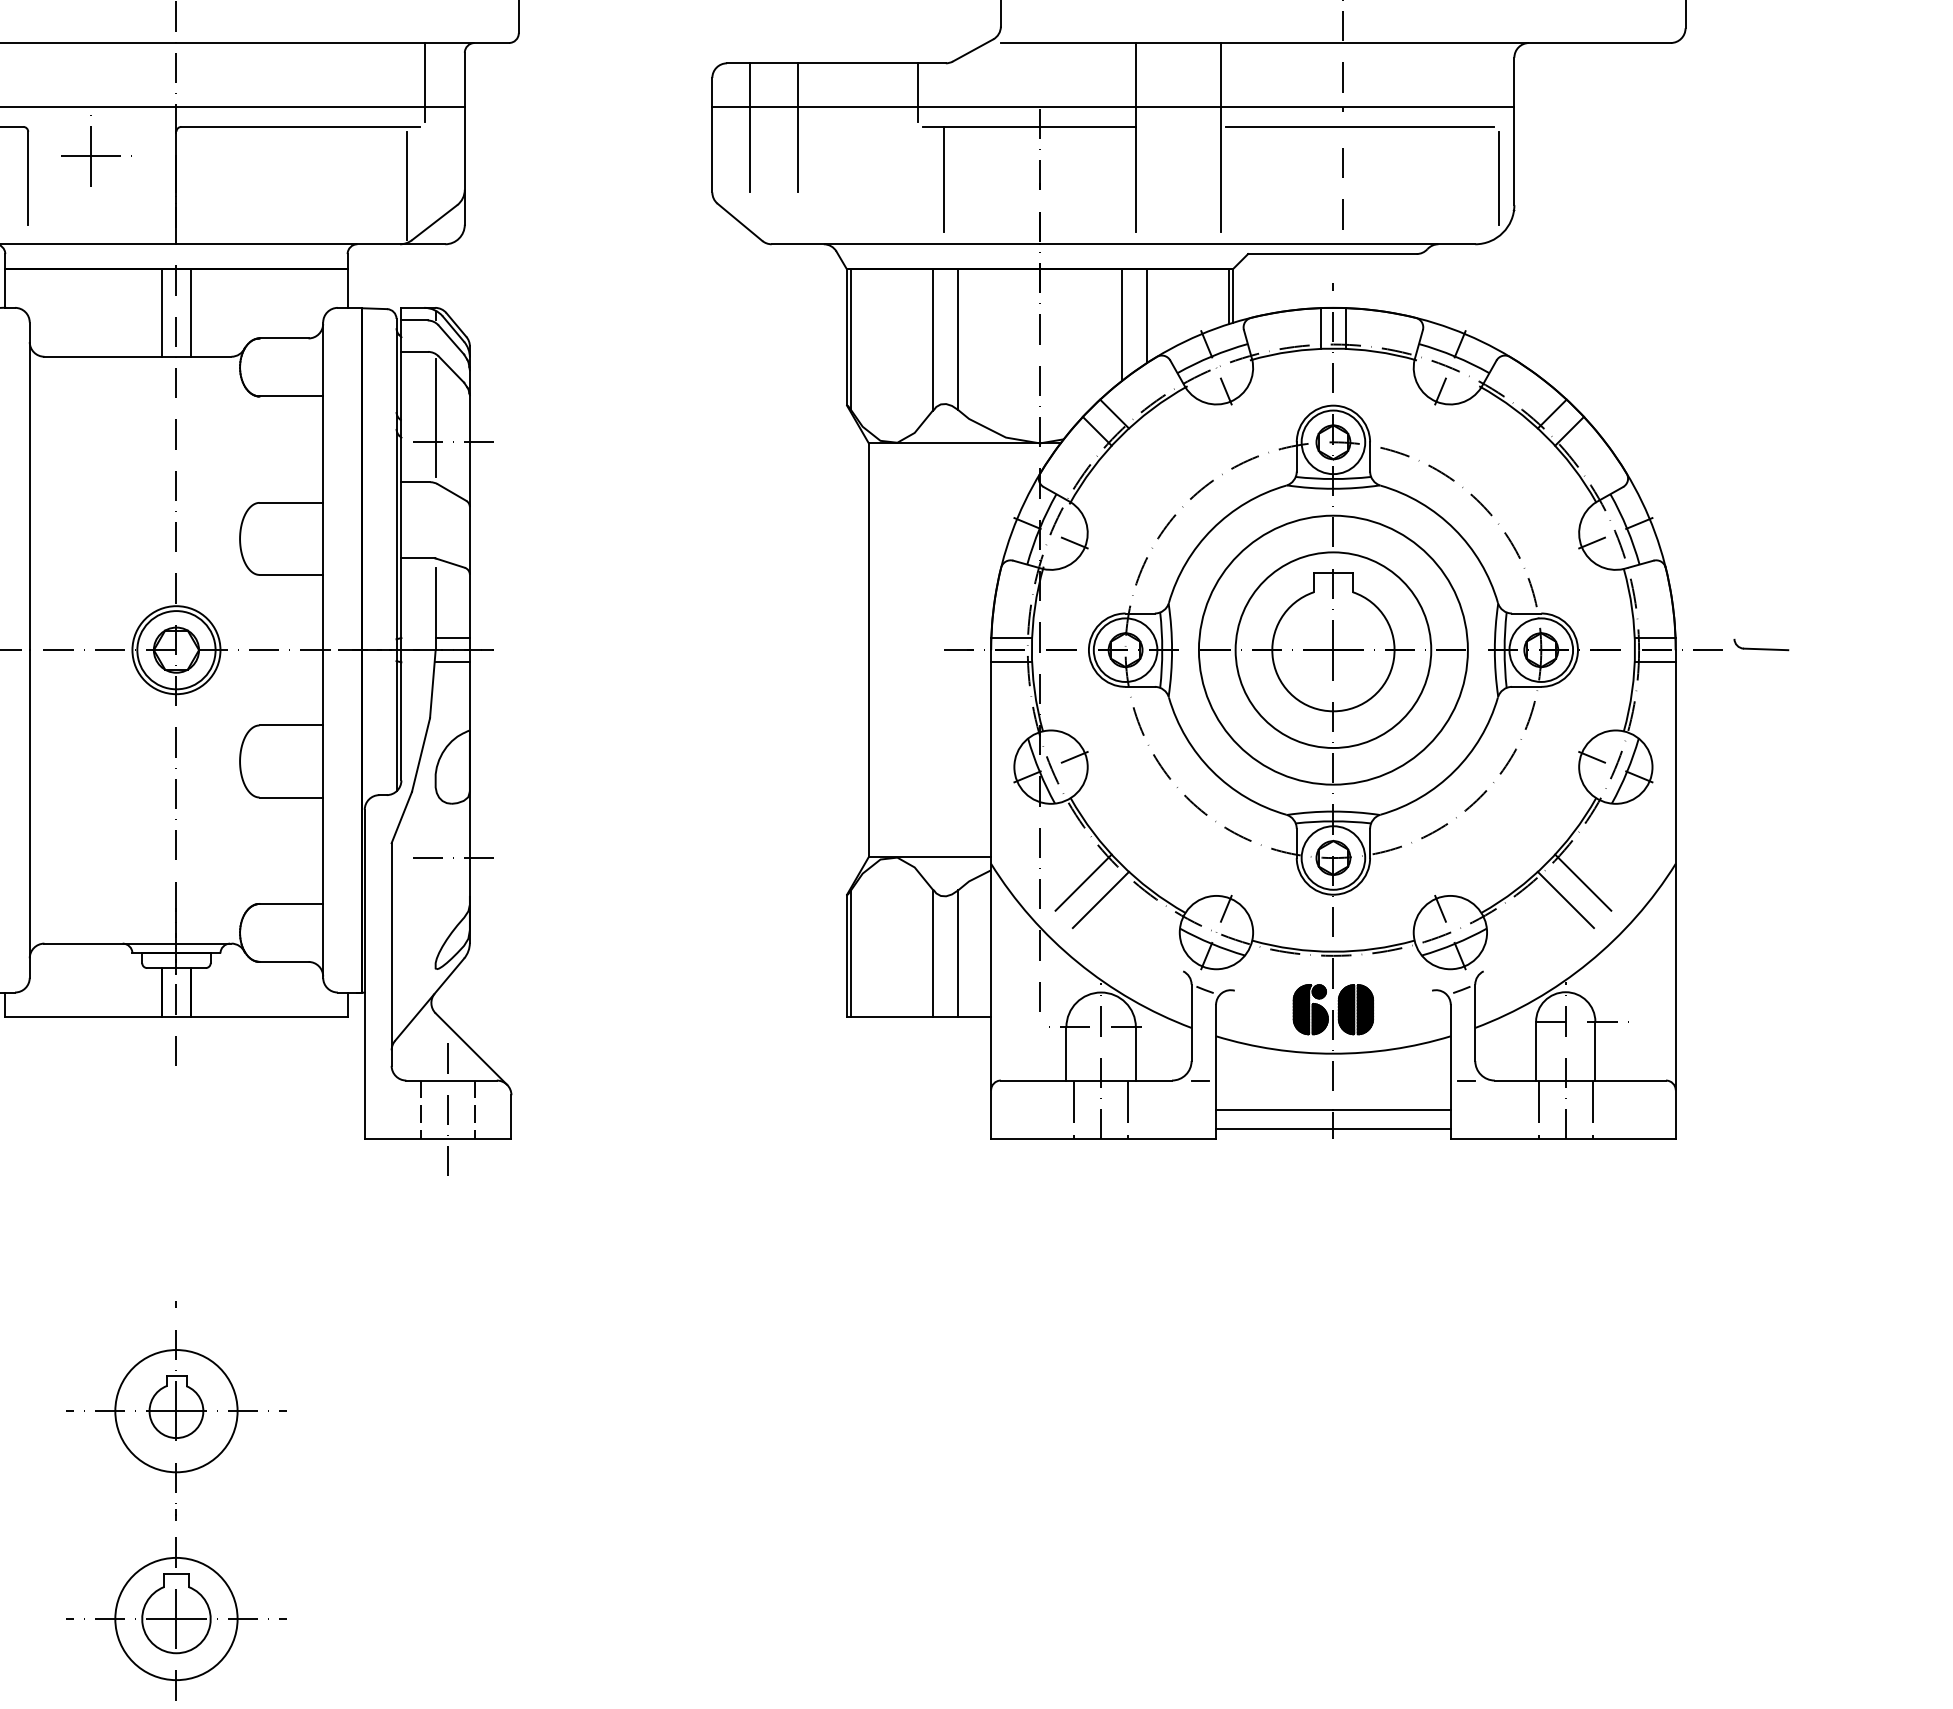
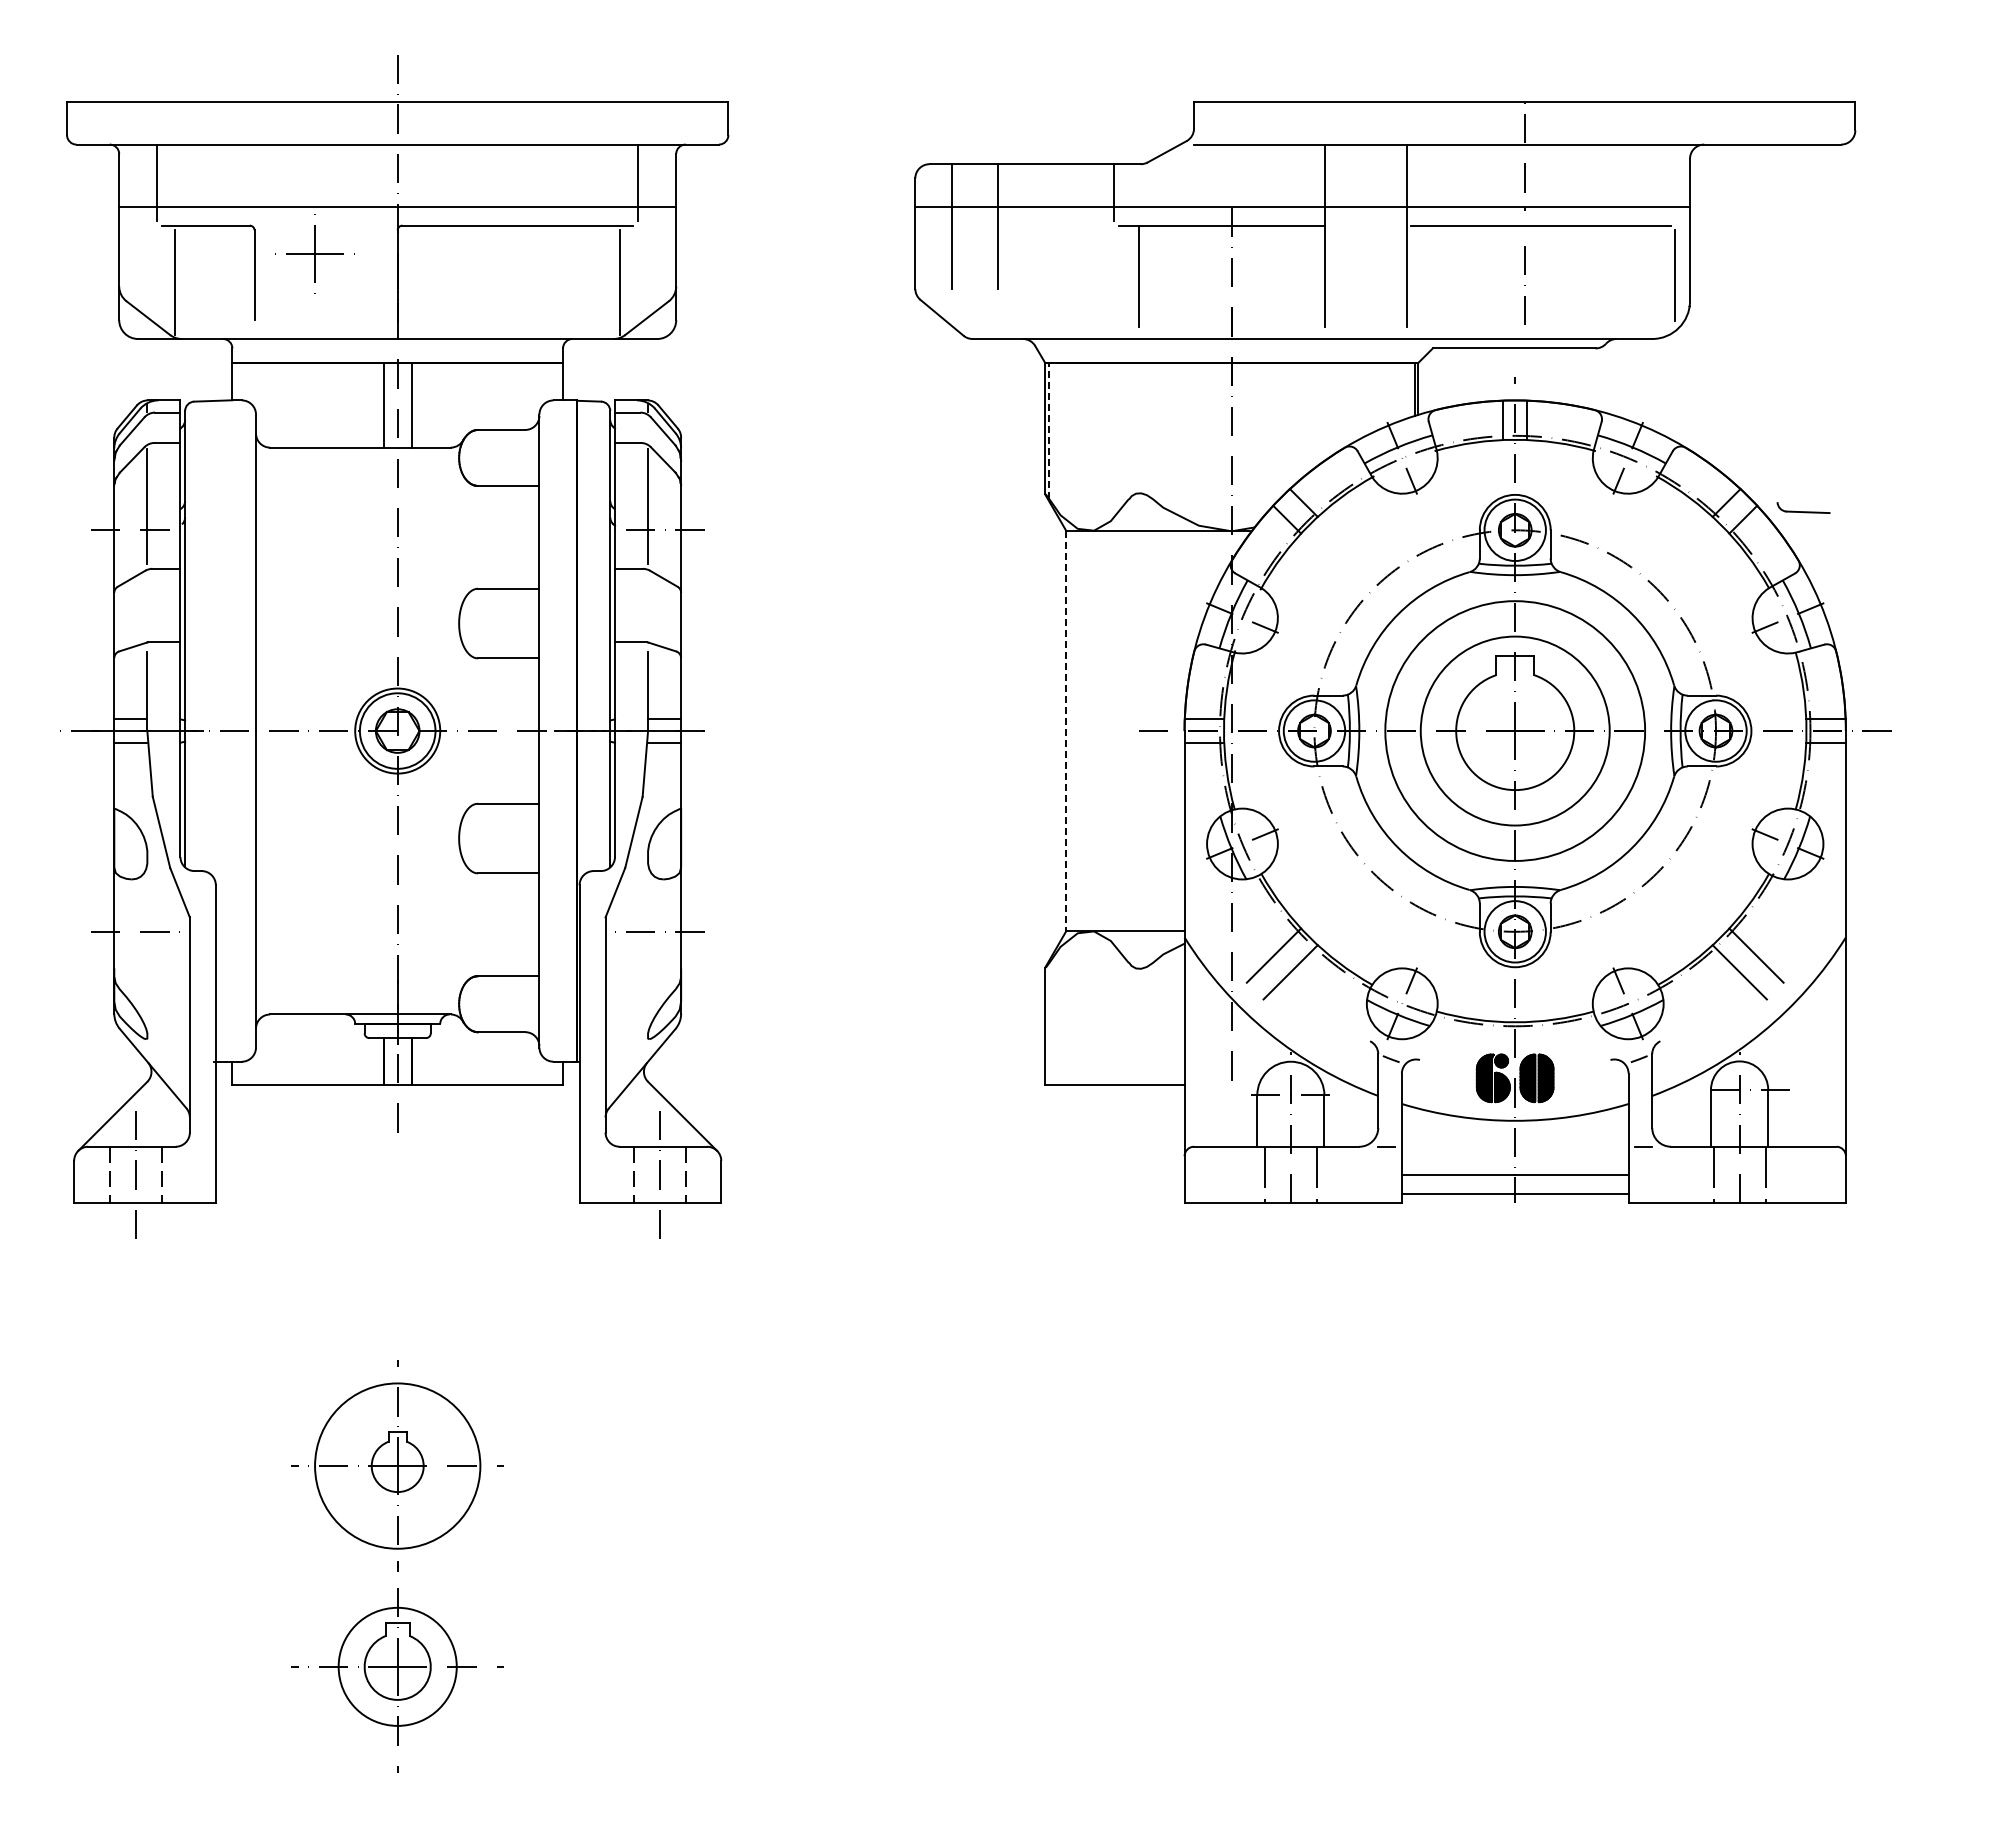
line: (1147, 315) -> (1335, 407), removed
line: (1121, 324) -> (1310, 416), removed
line: (851, 339) -> (1049, 430), solid -> dashed
line: (933, 339) -> (1128, 430), removed
line: (957, 339) -> (1152, 430), removed
part: (1761, 644) -> (1803, 507), moved
line: (868, 650) -> (1066, 731), solid -> dashed
line: (933, 952) -> (1128, 1023), removed
line: (851, 953) -> (1049, 1024), removed
line: (957, 953) -> (1152, 1024), removed
circle: (176, 1411) -> (397, 1466), size x1.4

